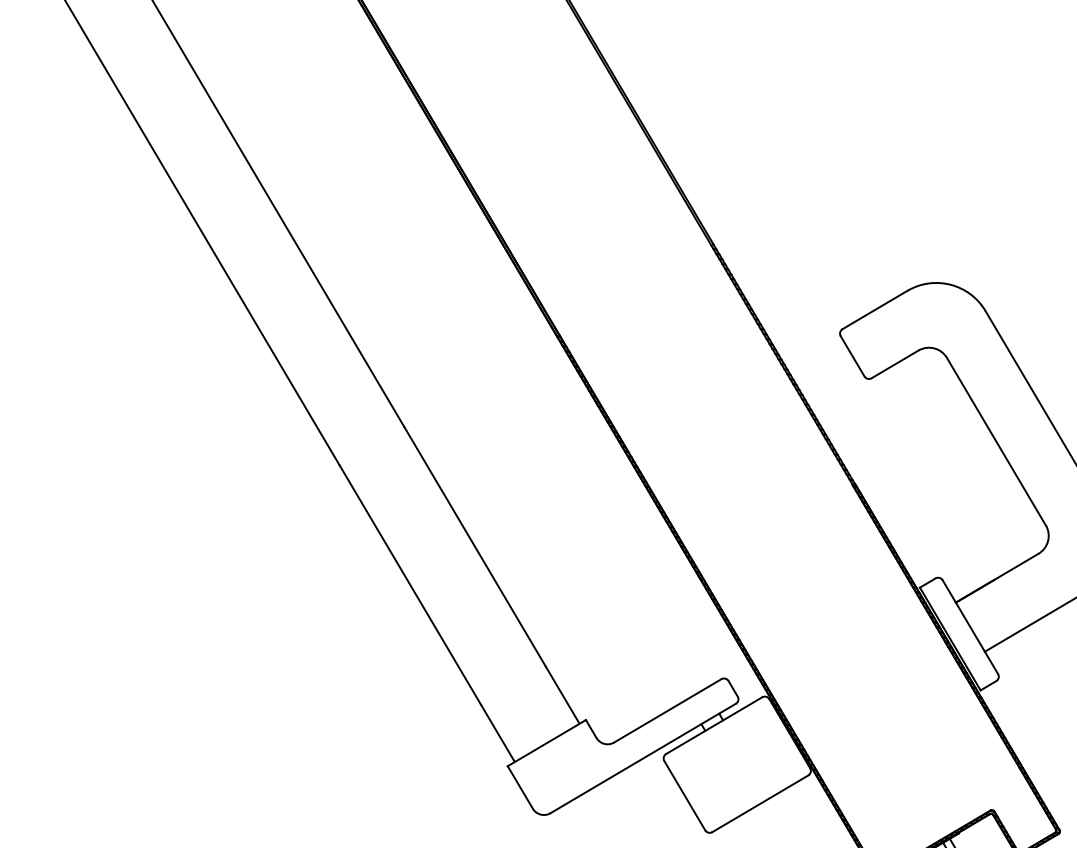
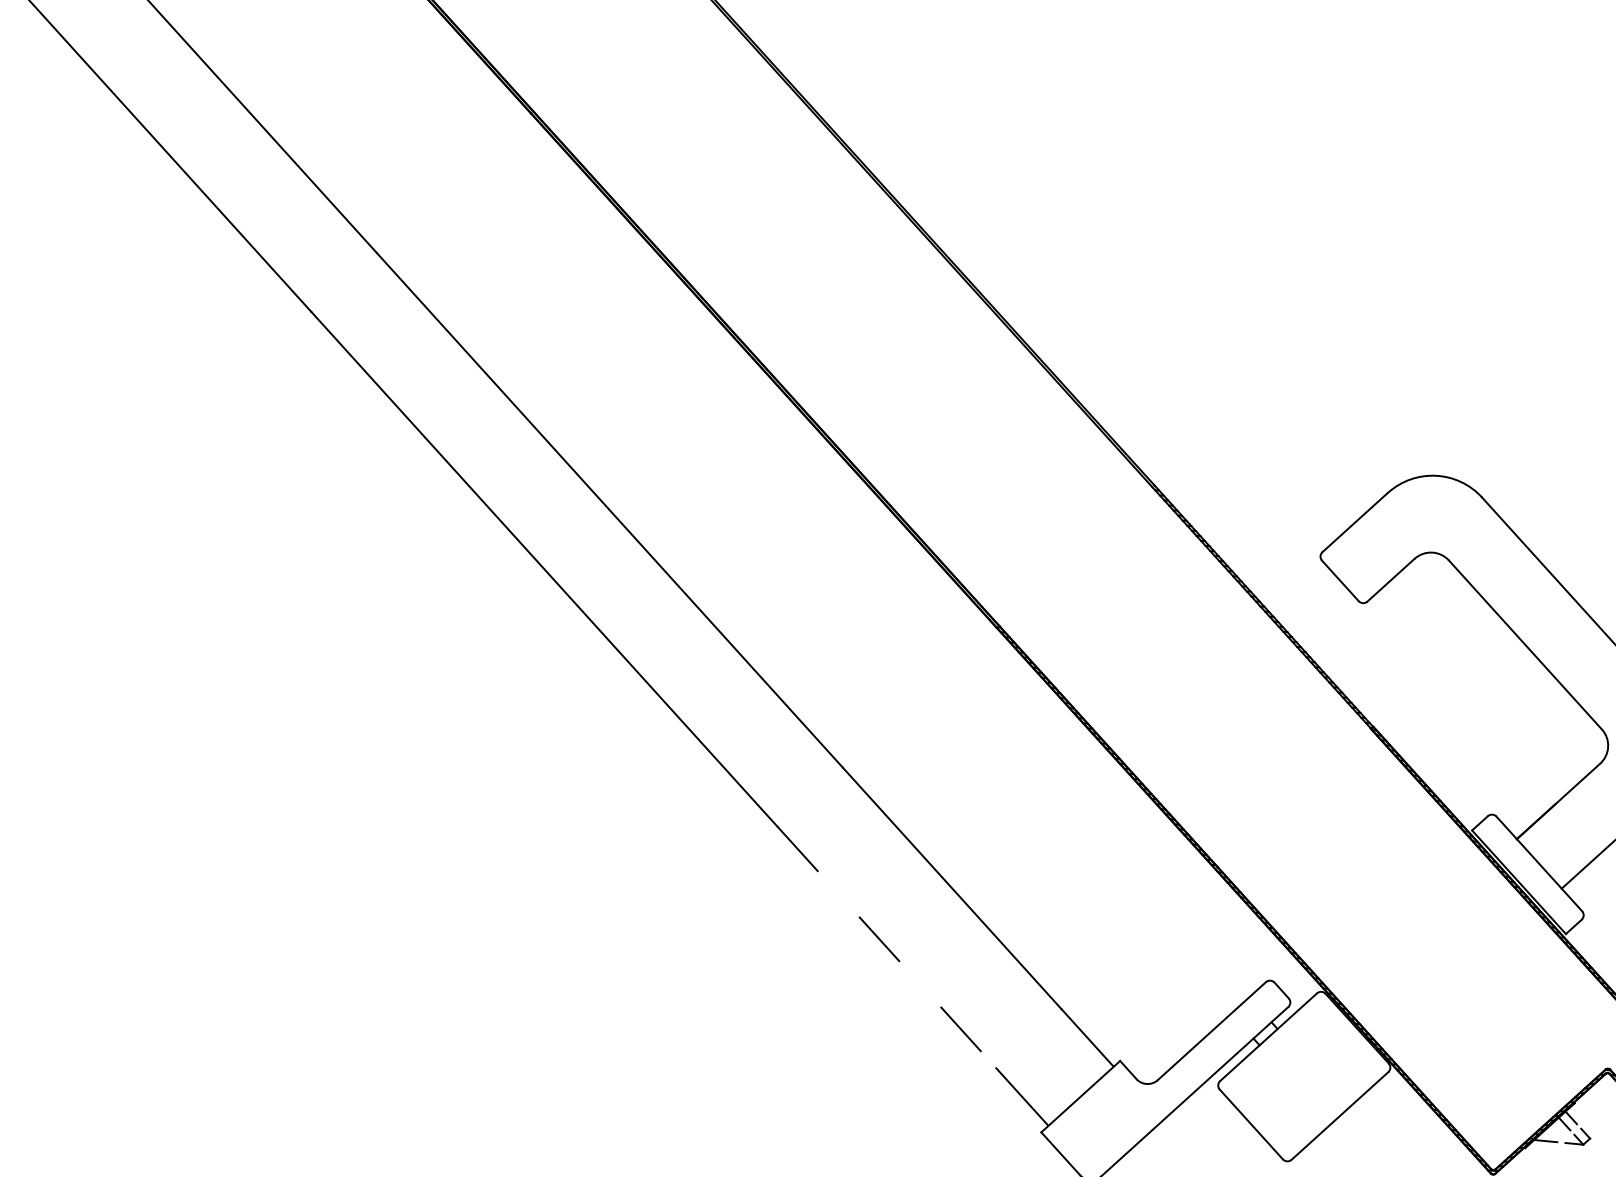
line: (409, 585) -> (886, 947), solid -> dashed

